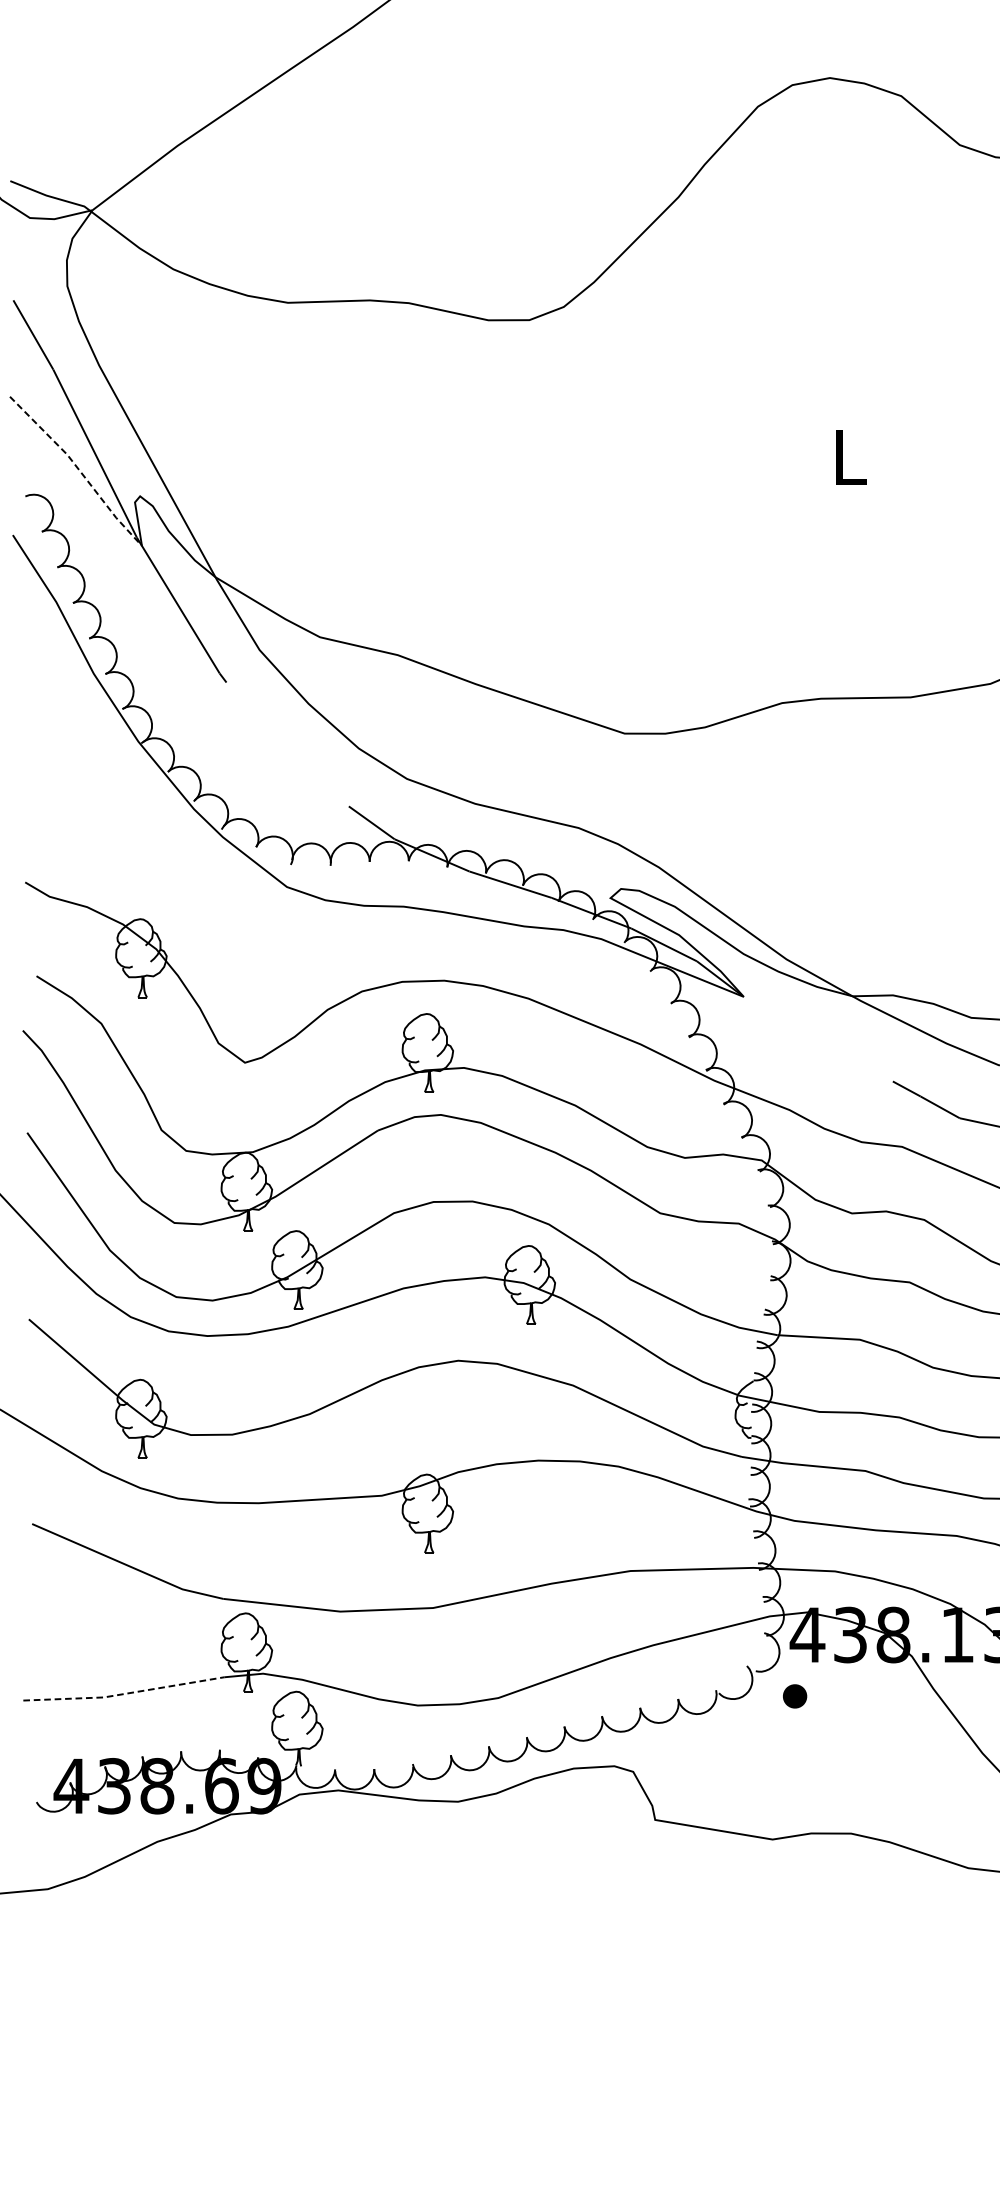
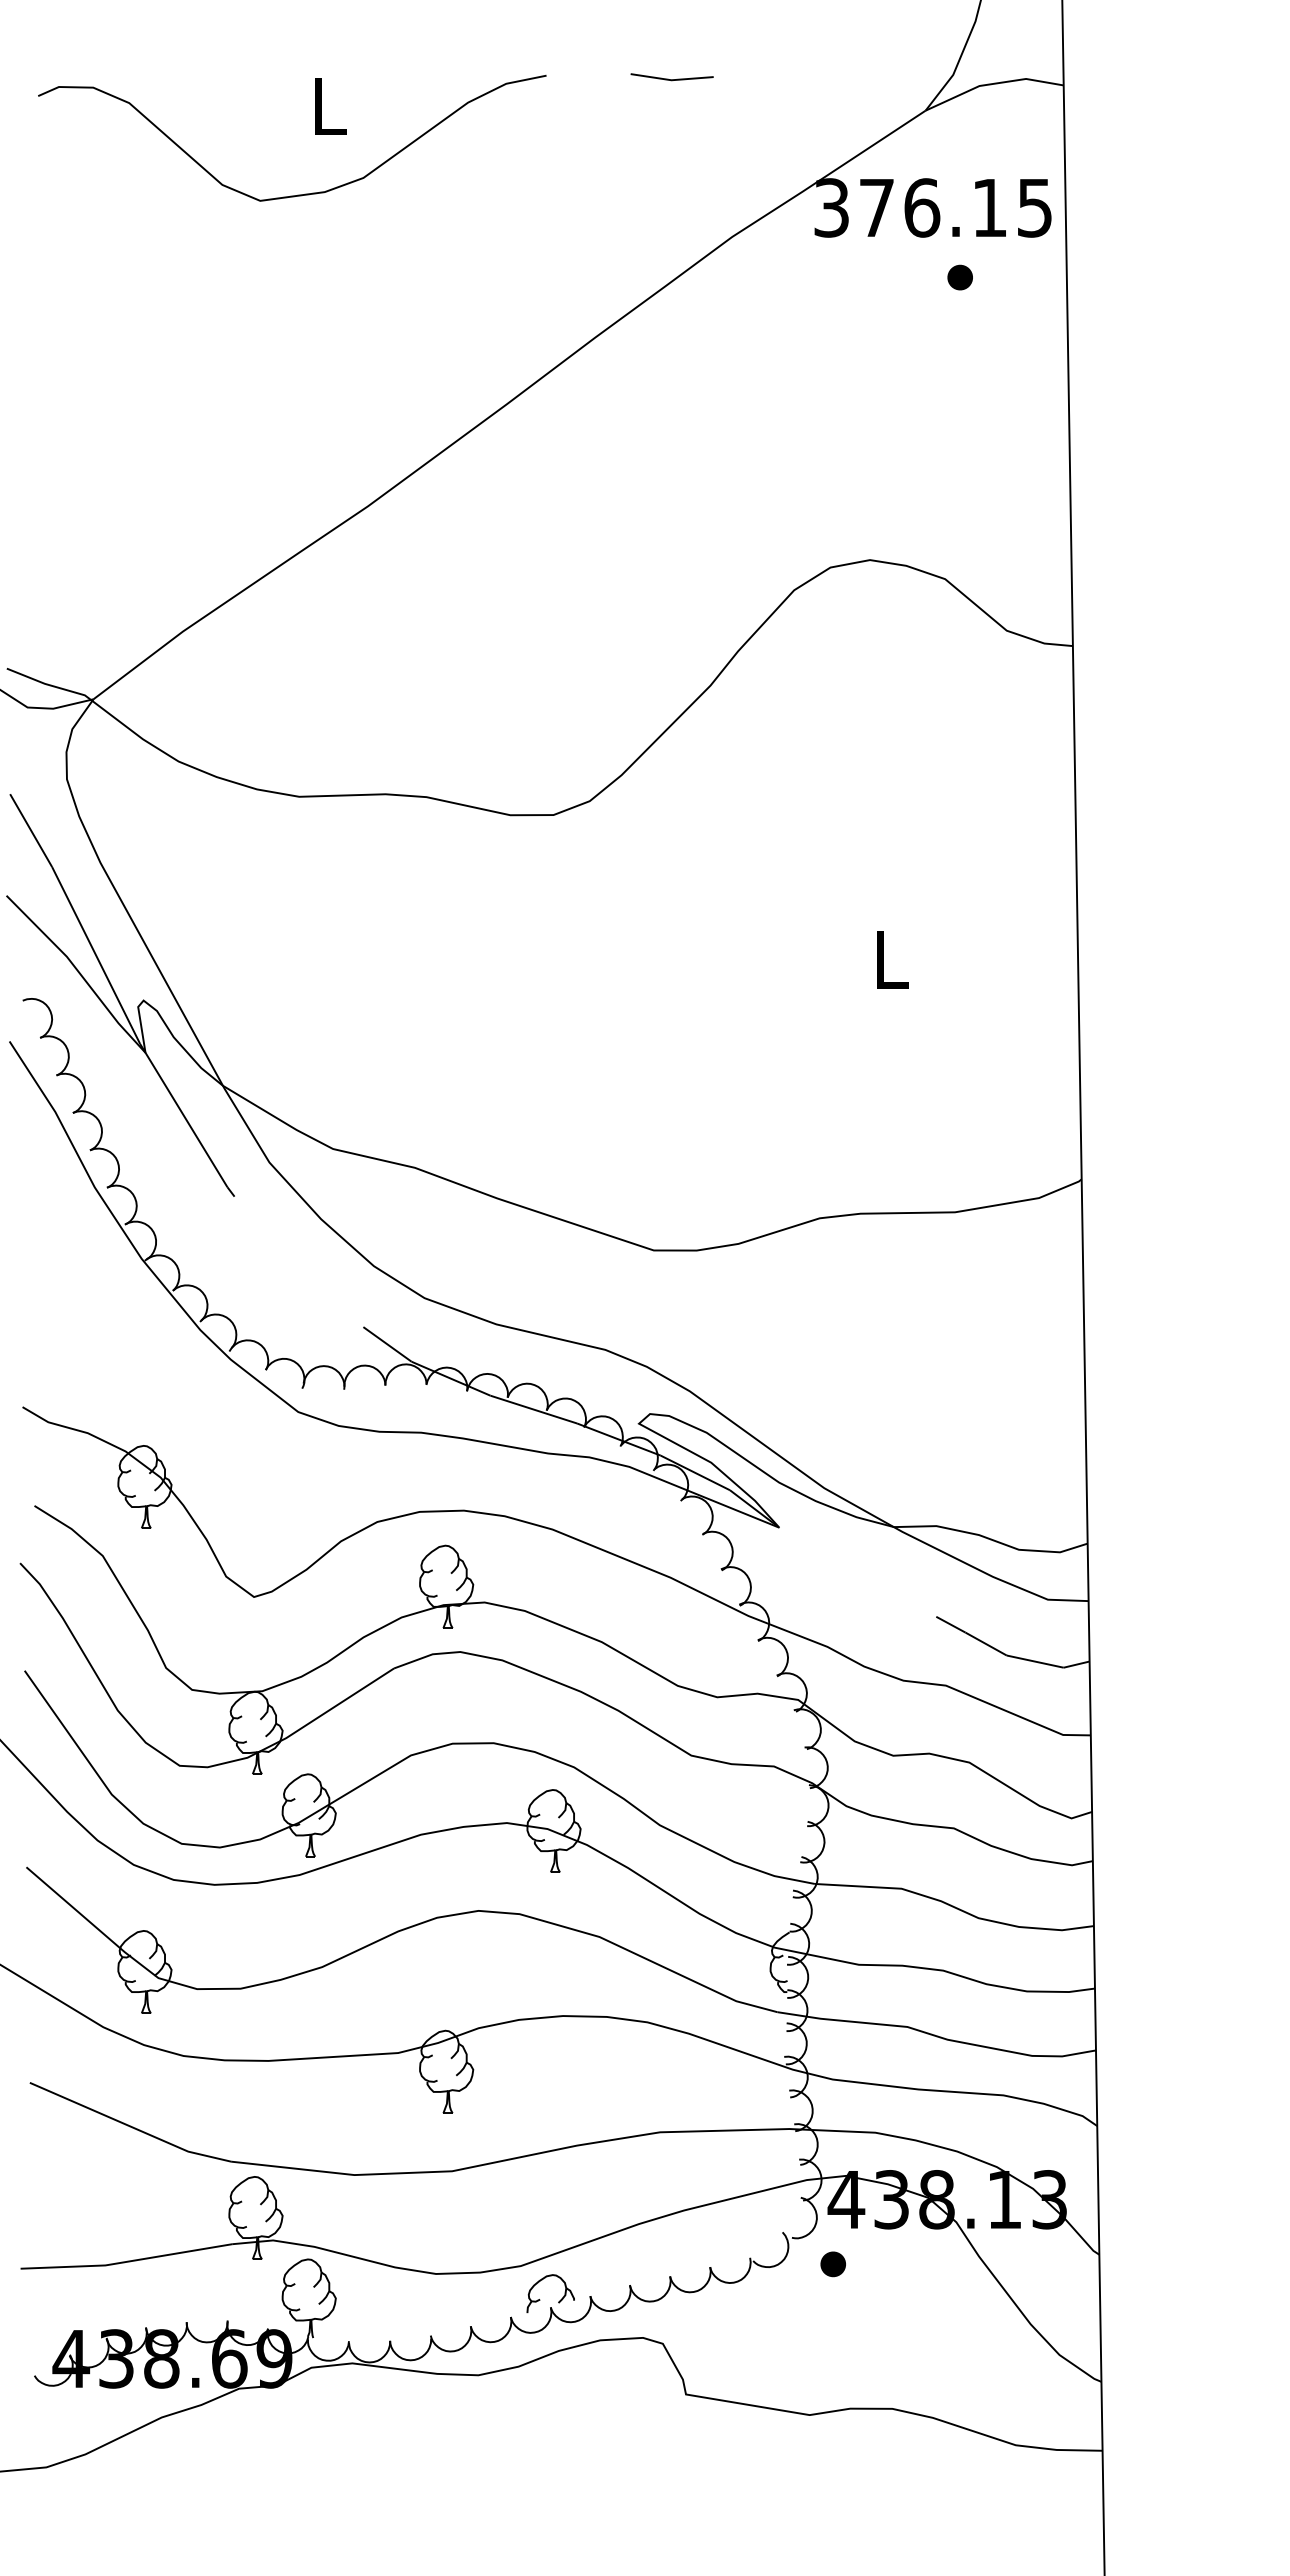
line: (79, 469) -> (79, 972), dashed -> solid
line: (124, 1693) -> (127, 2261), dashed -> solid
part: (534, 1731) -> (558, 2301), added

